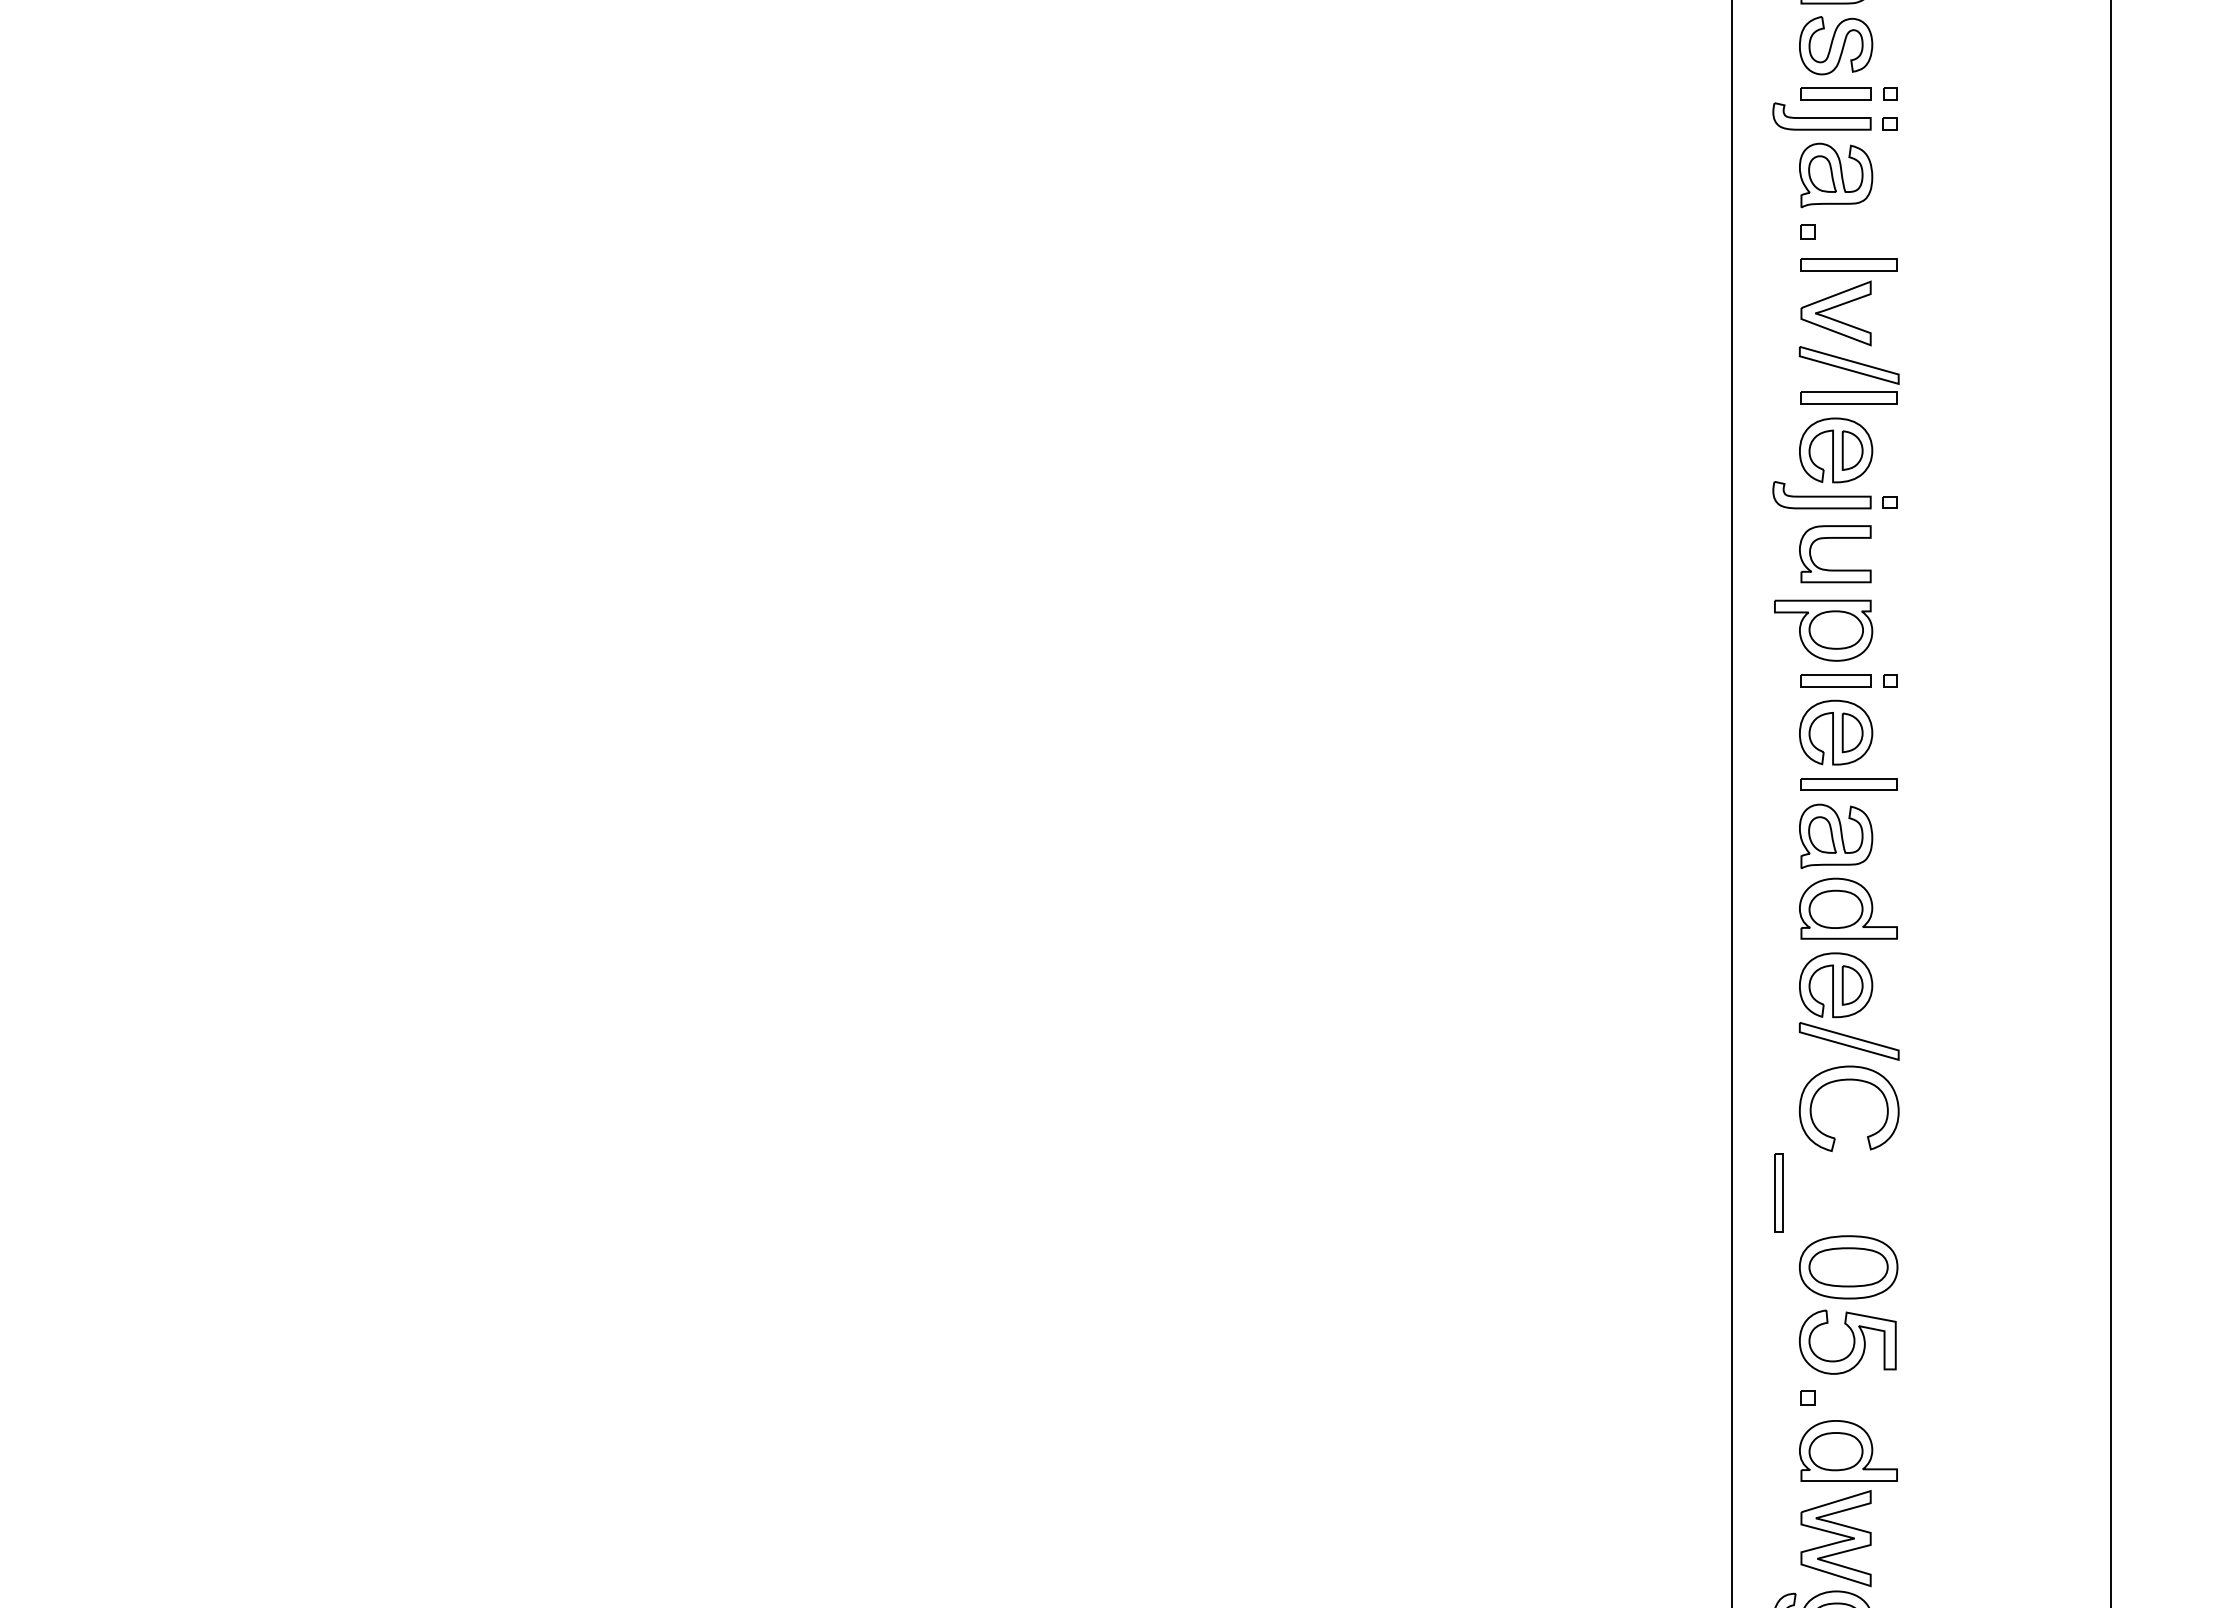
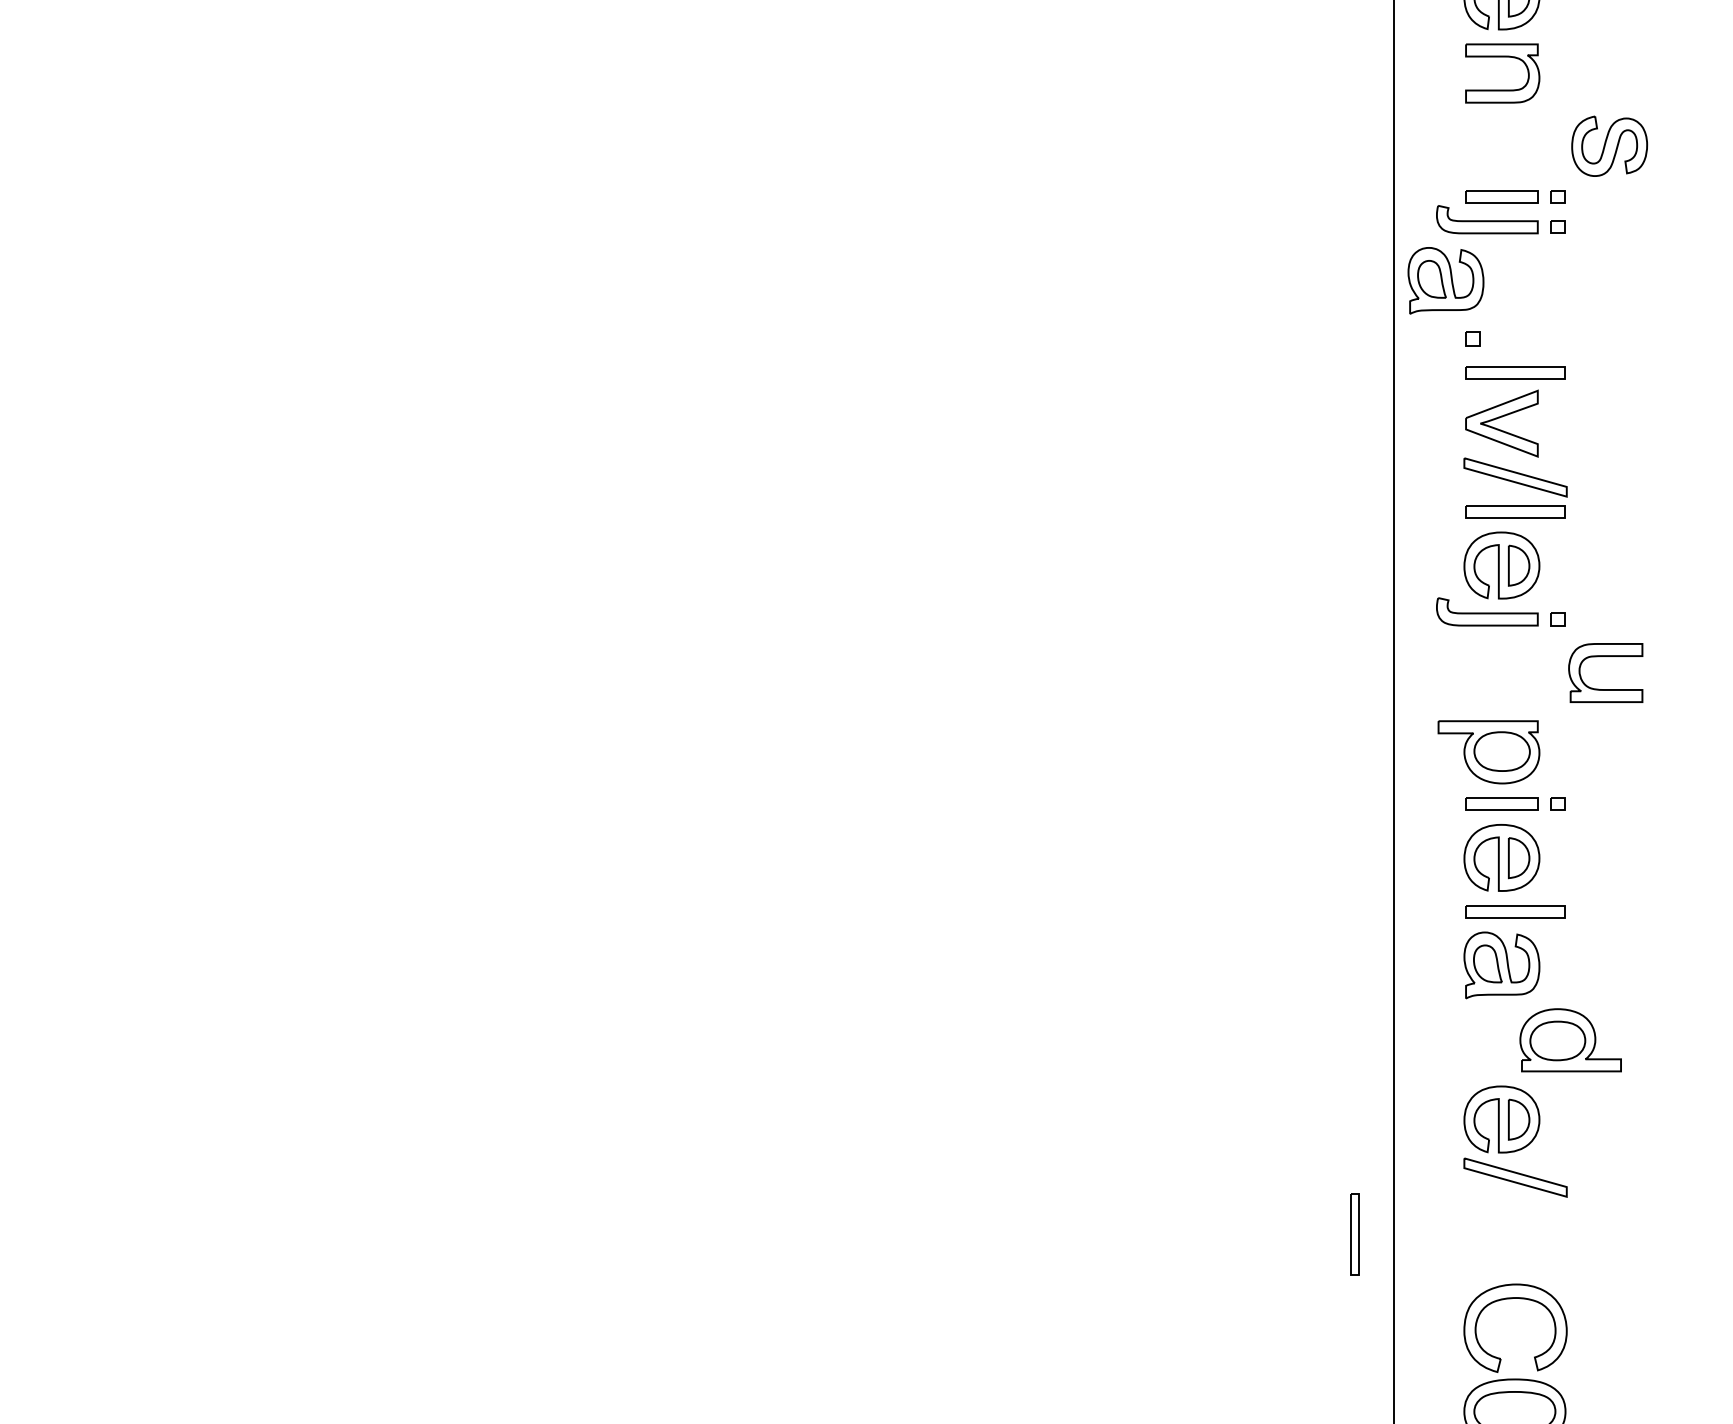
part: (1836, 45) -> (1610, 146), moved
part: (1836, 175) -> (1446, 280), moved
part: (1835, 569) -> (1605, 688), moved
part: (1848, 908) -> (1570, 1040), moved
part: (1849, 1080) -> (1515, 1298), moved
part: (1778, 1192) -> (1354, 1233), moved

